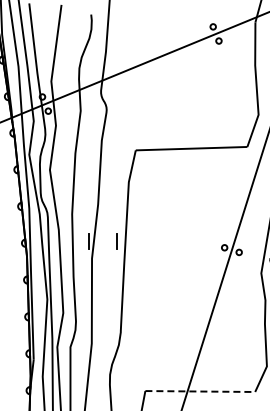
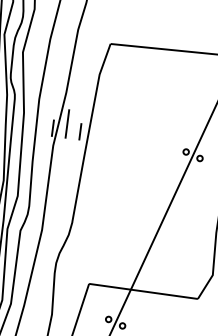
line: (103, 235) -> (67, 124), added
line: (200, 391) -> (143, 291), dashed -> solid

